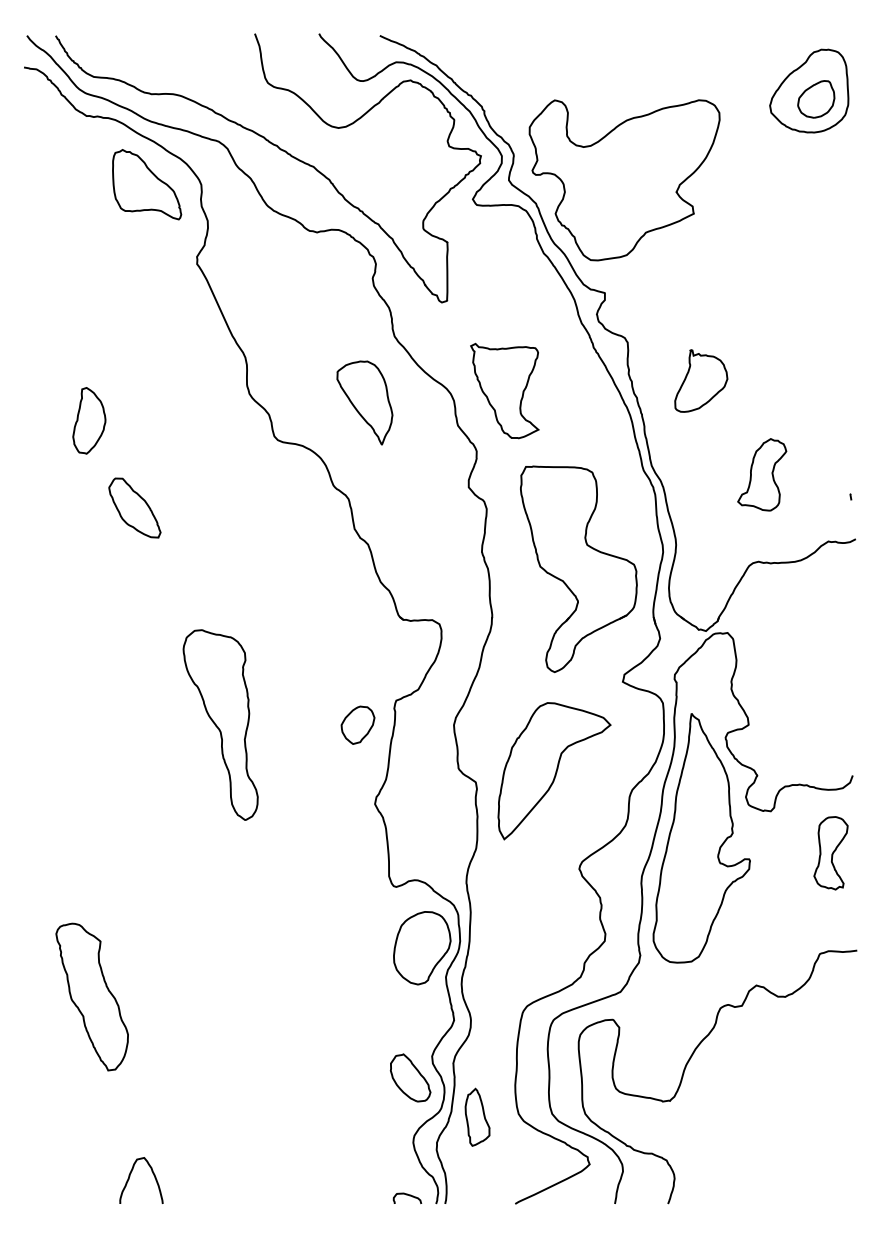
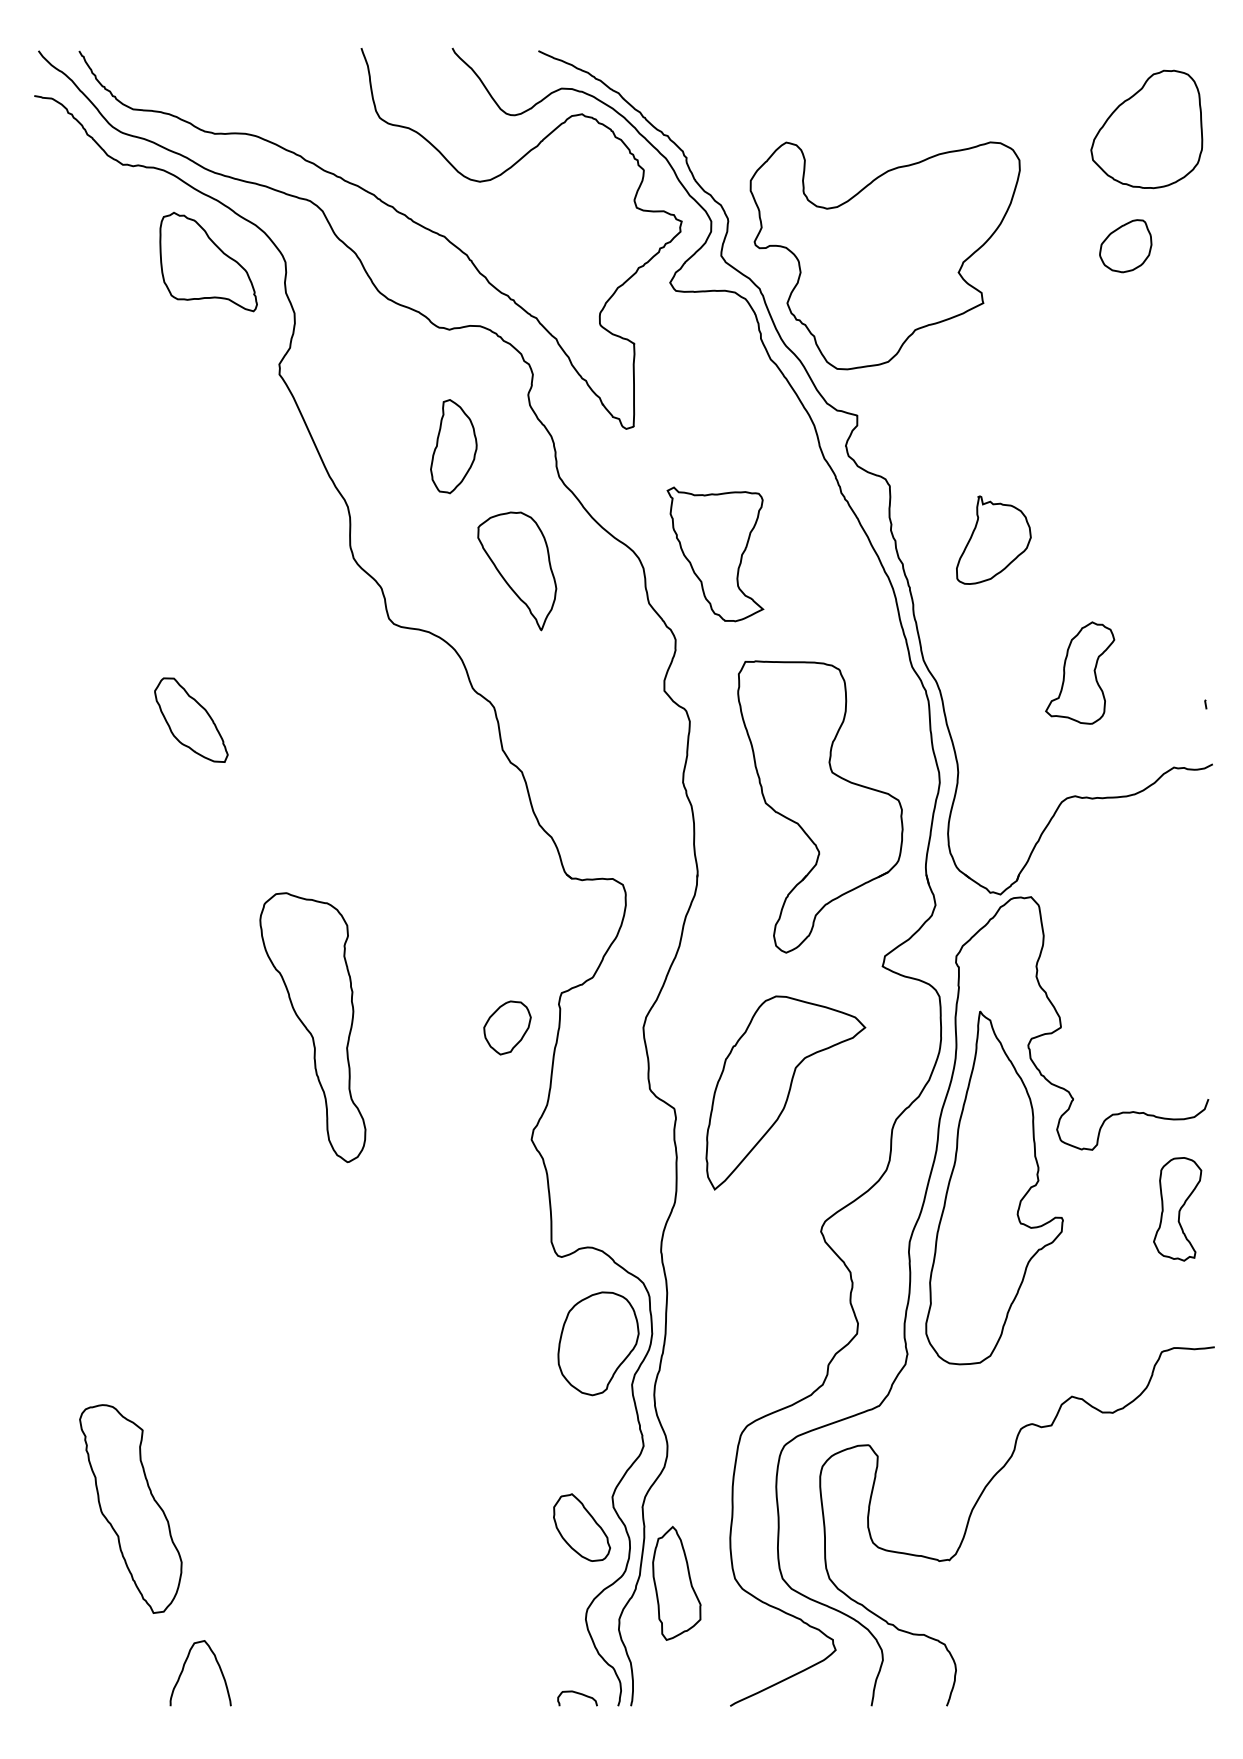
part: (816, 99) -> (1125, 246), moved
part: (89, 420) -> (453, 446), moved
part: (91, 996) -> (130, 1508), moved
part: (477, 1117) -> (676, 1583), size x1.4

